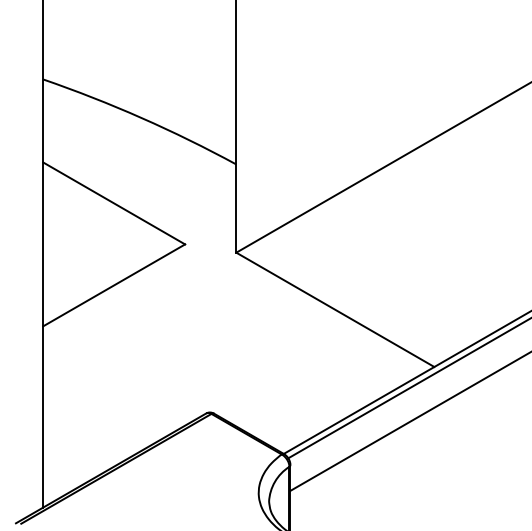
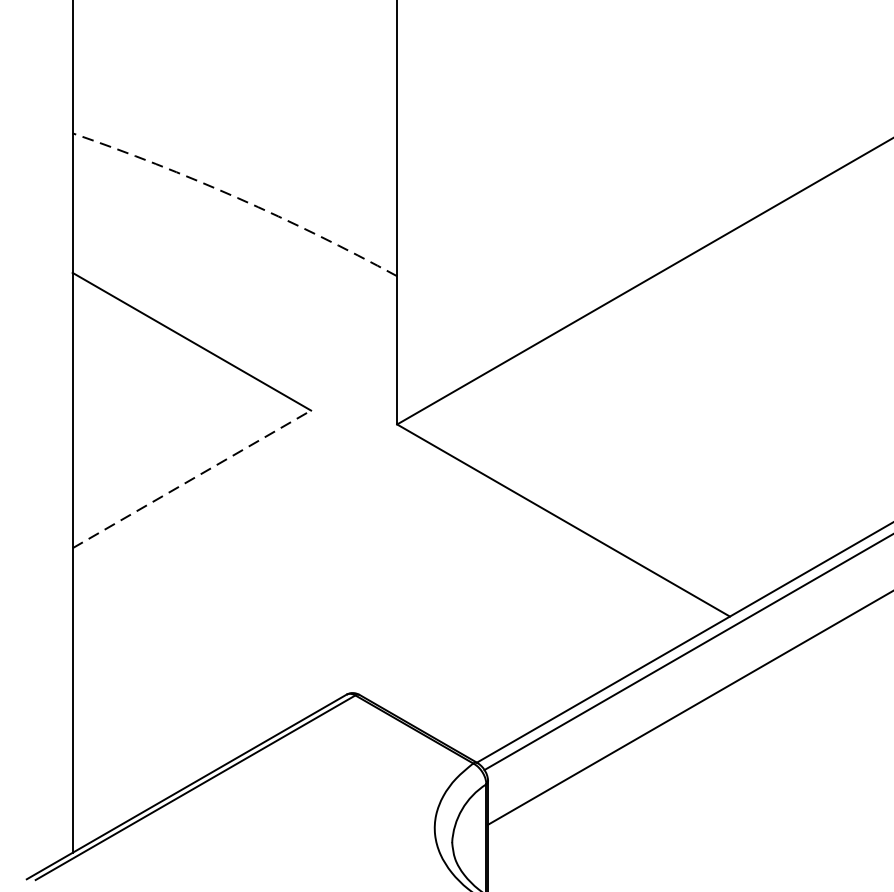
arc: (141, 117) -> (237, 197), solid -> dashed
line: (114, 285) -> (192, 479), solid -> dashed

